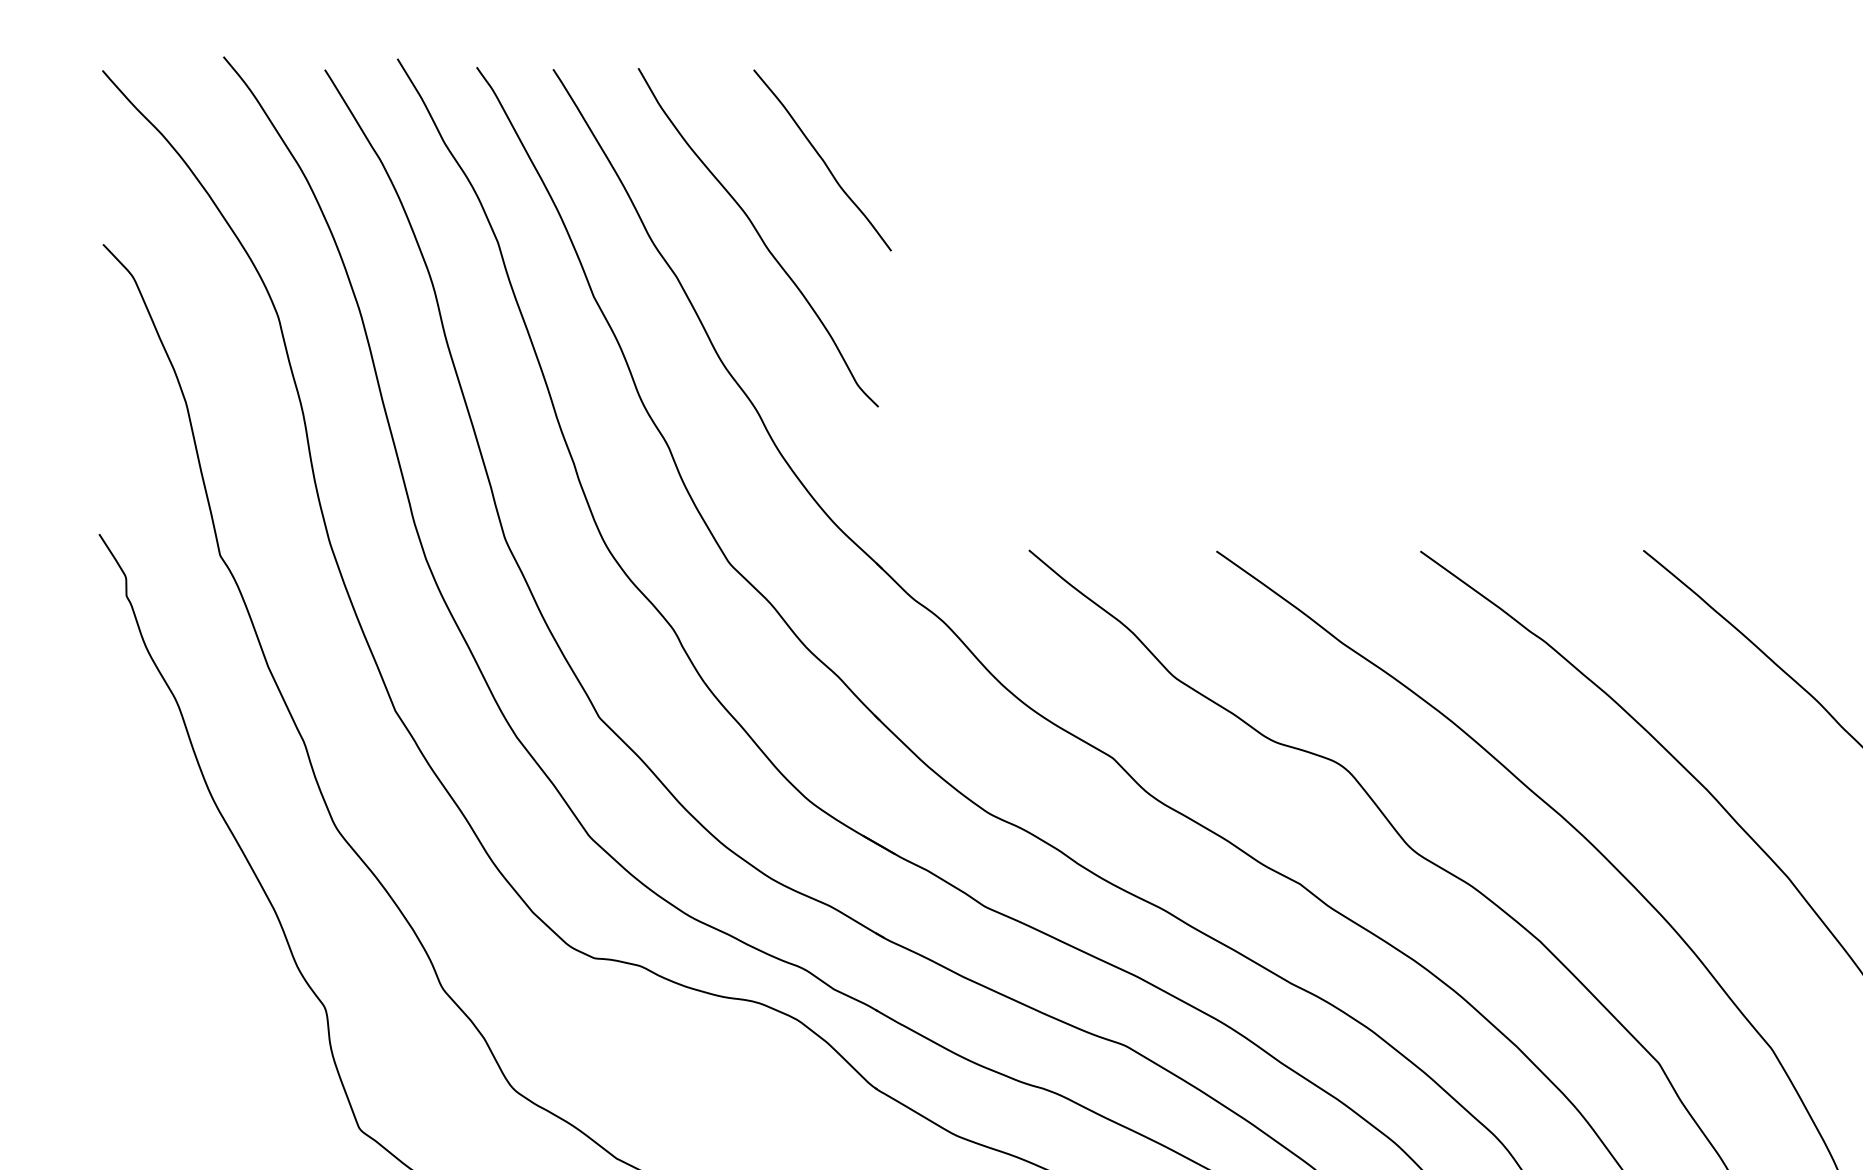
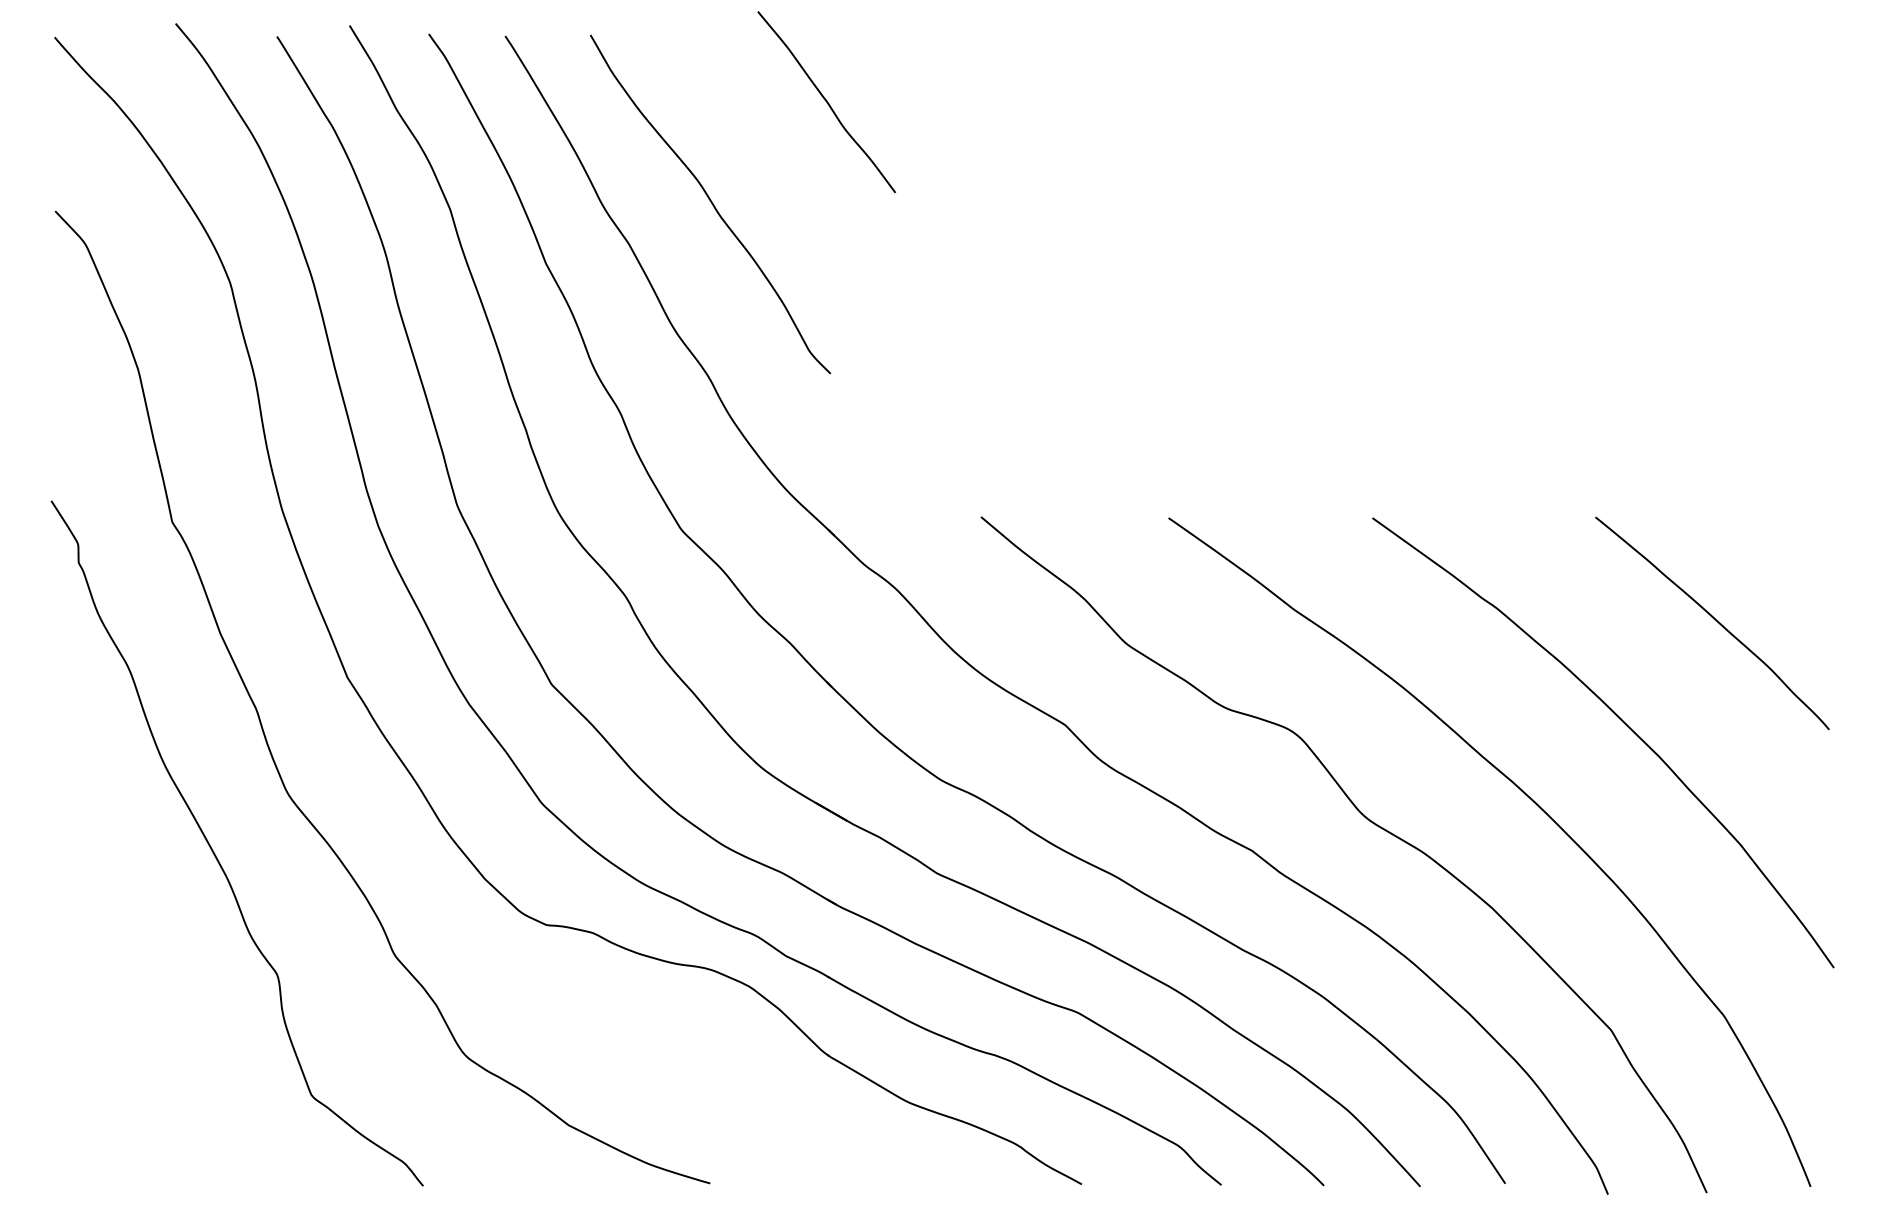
curve: (822, 160) -> (826, 102), moved

